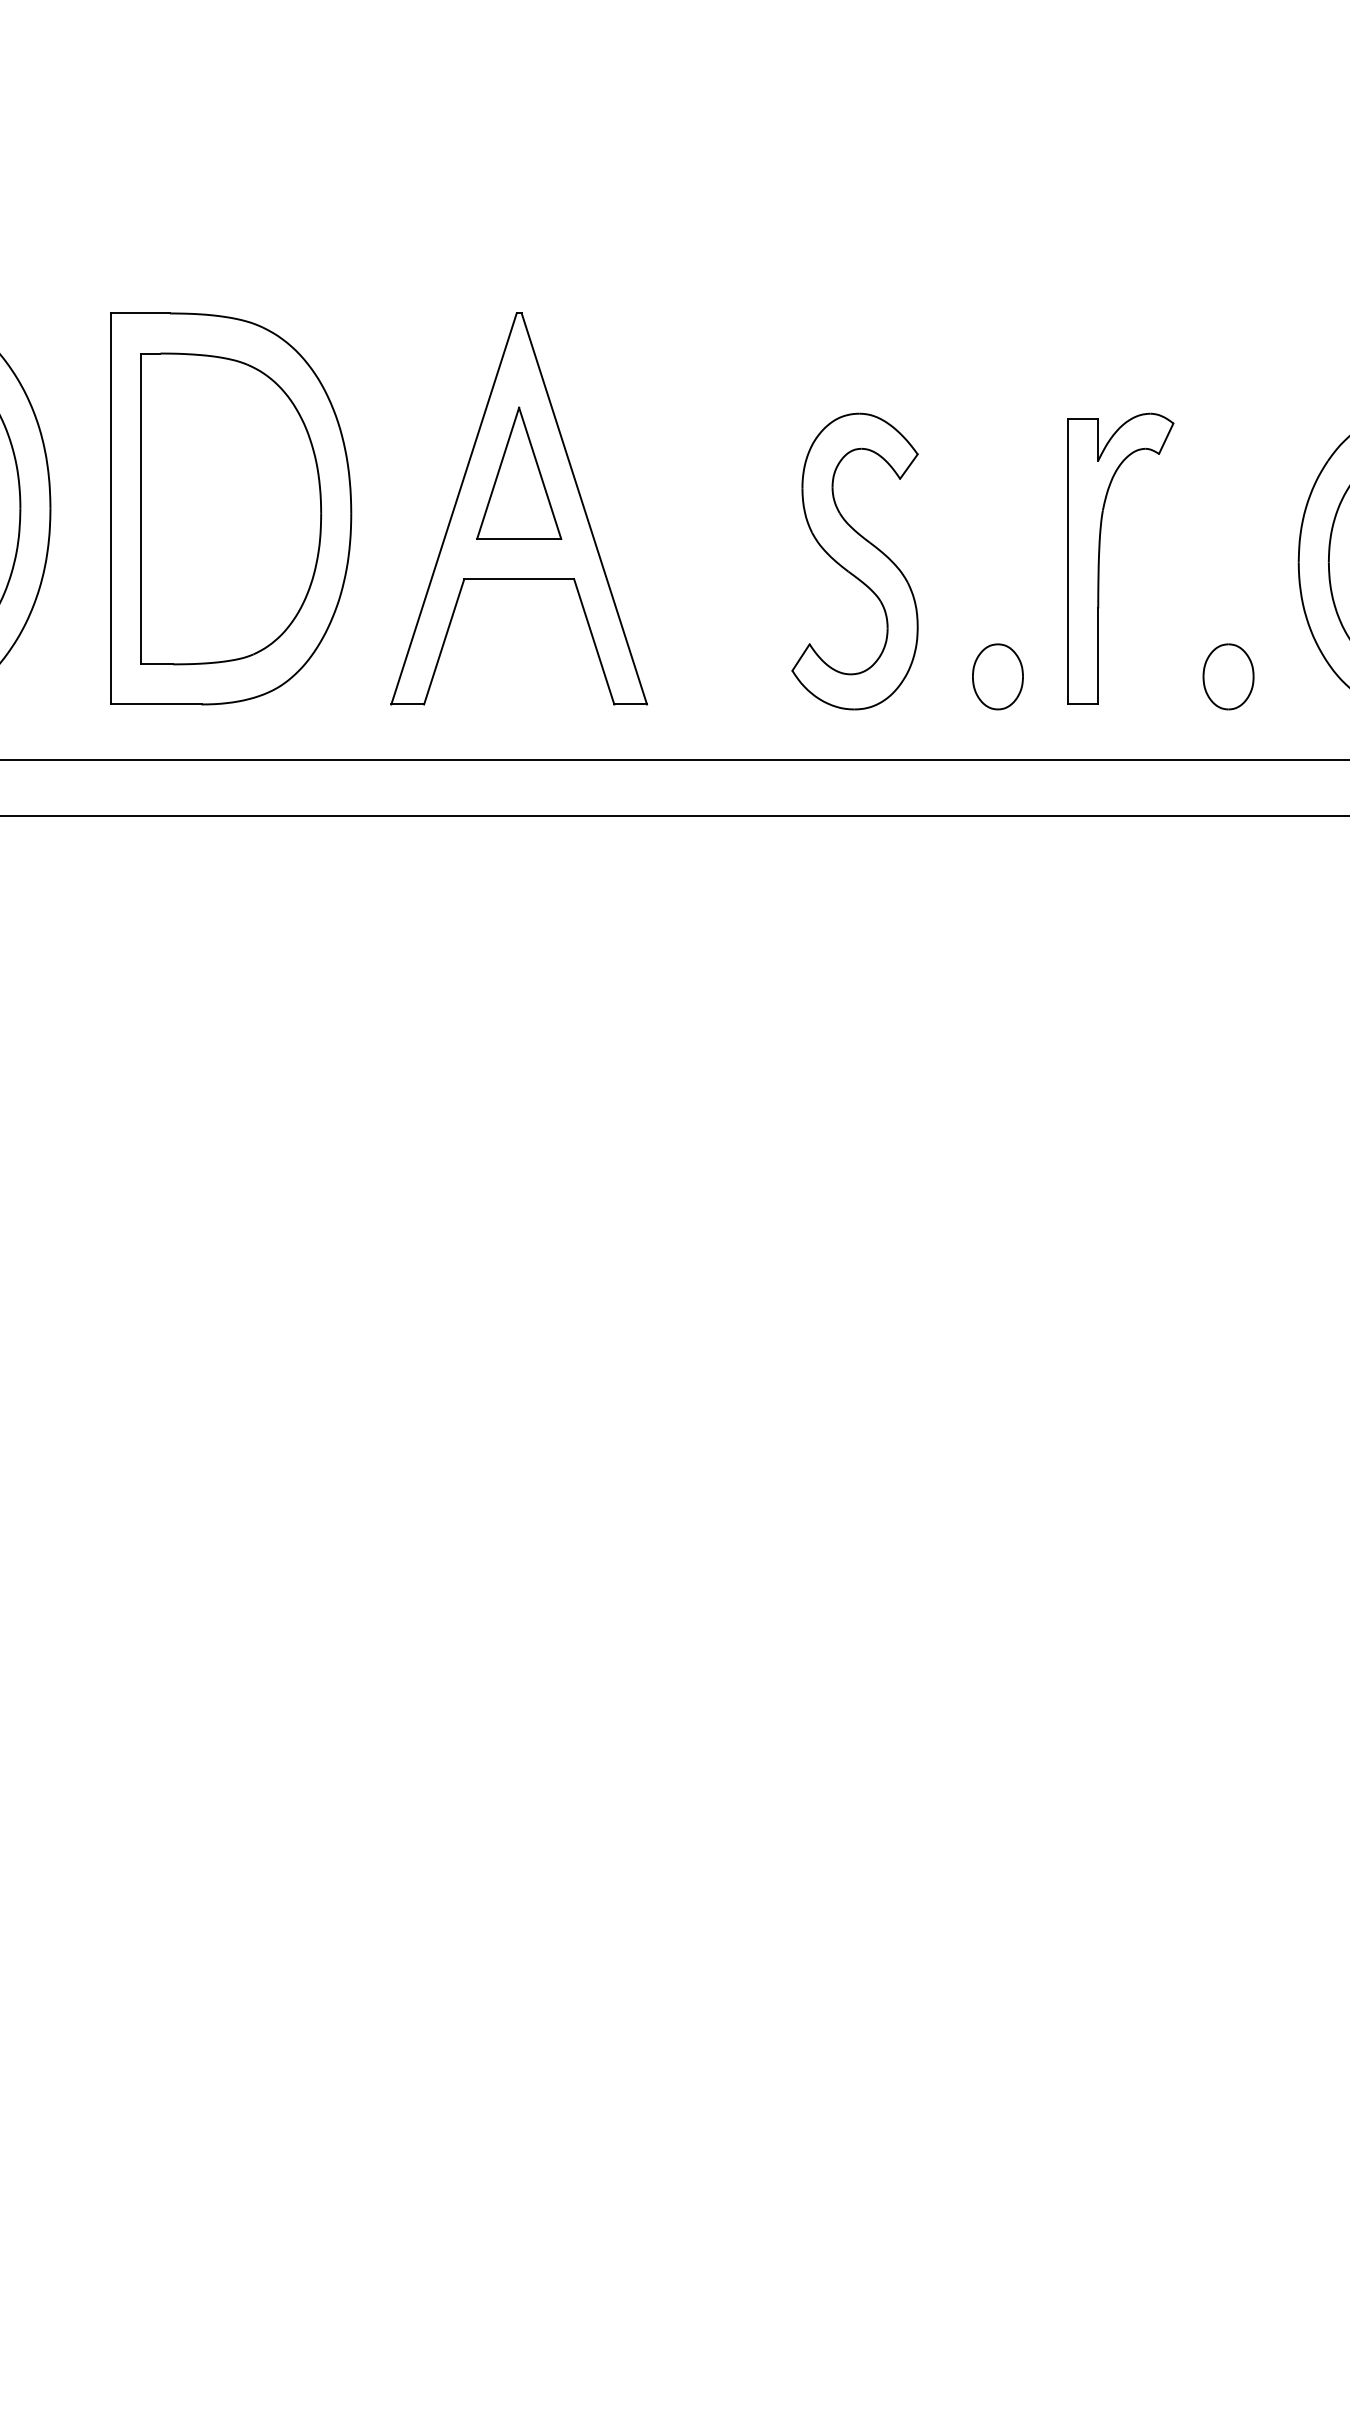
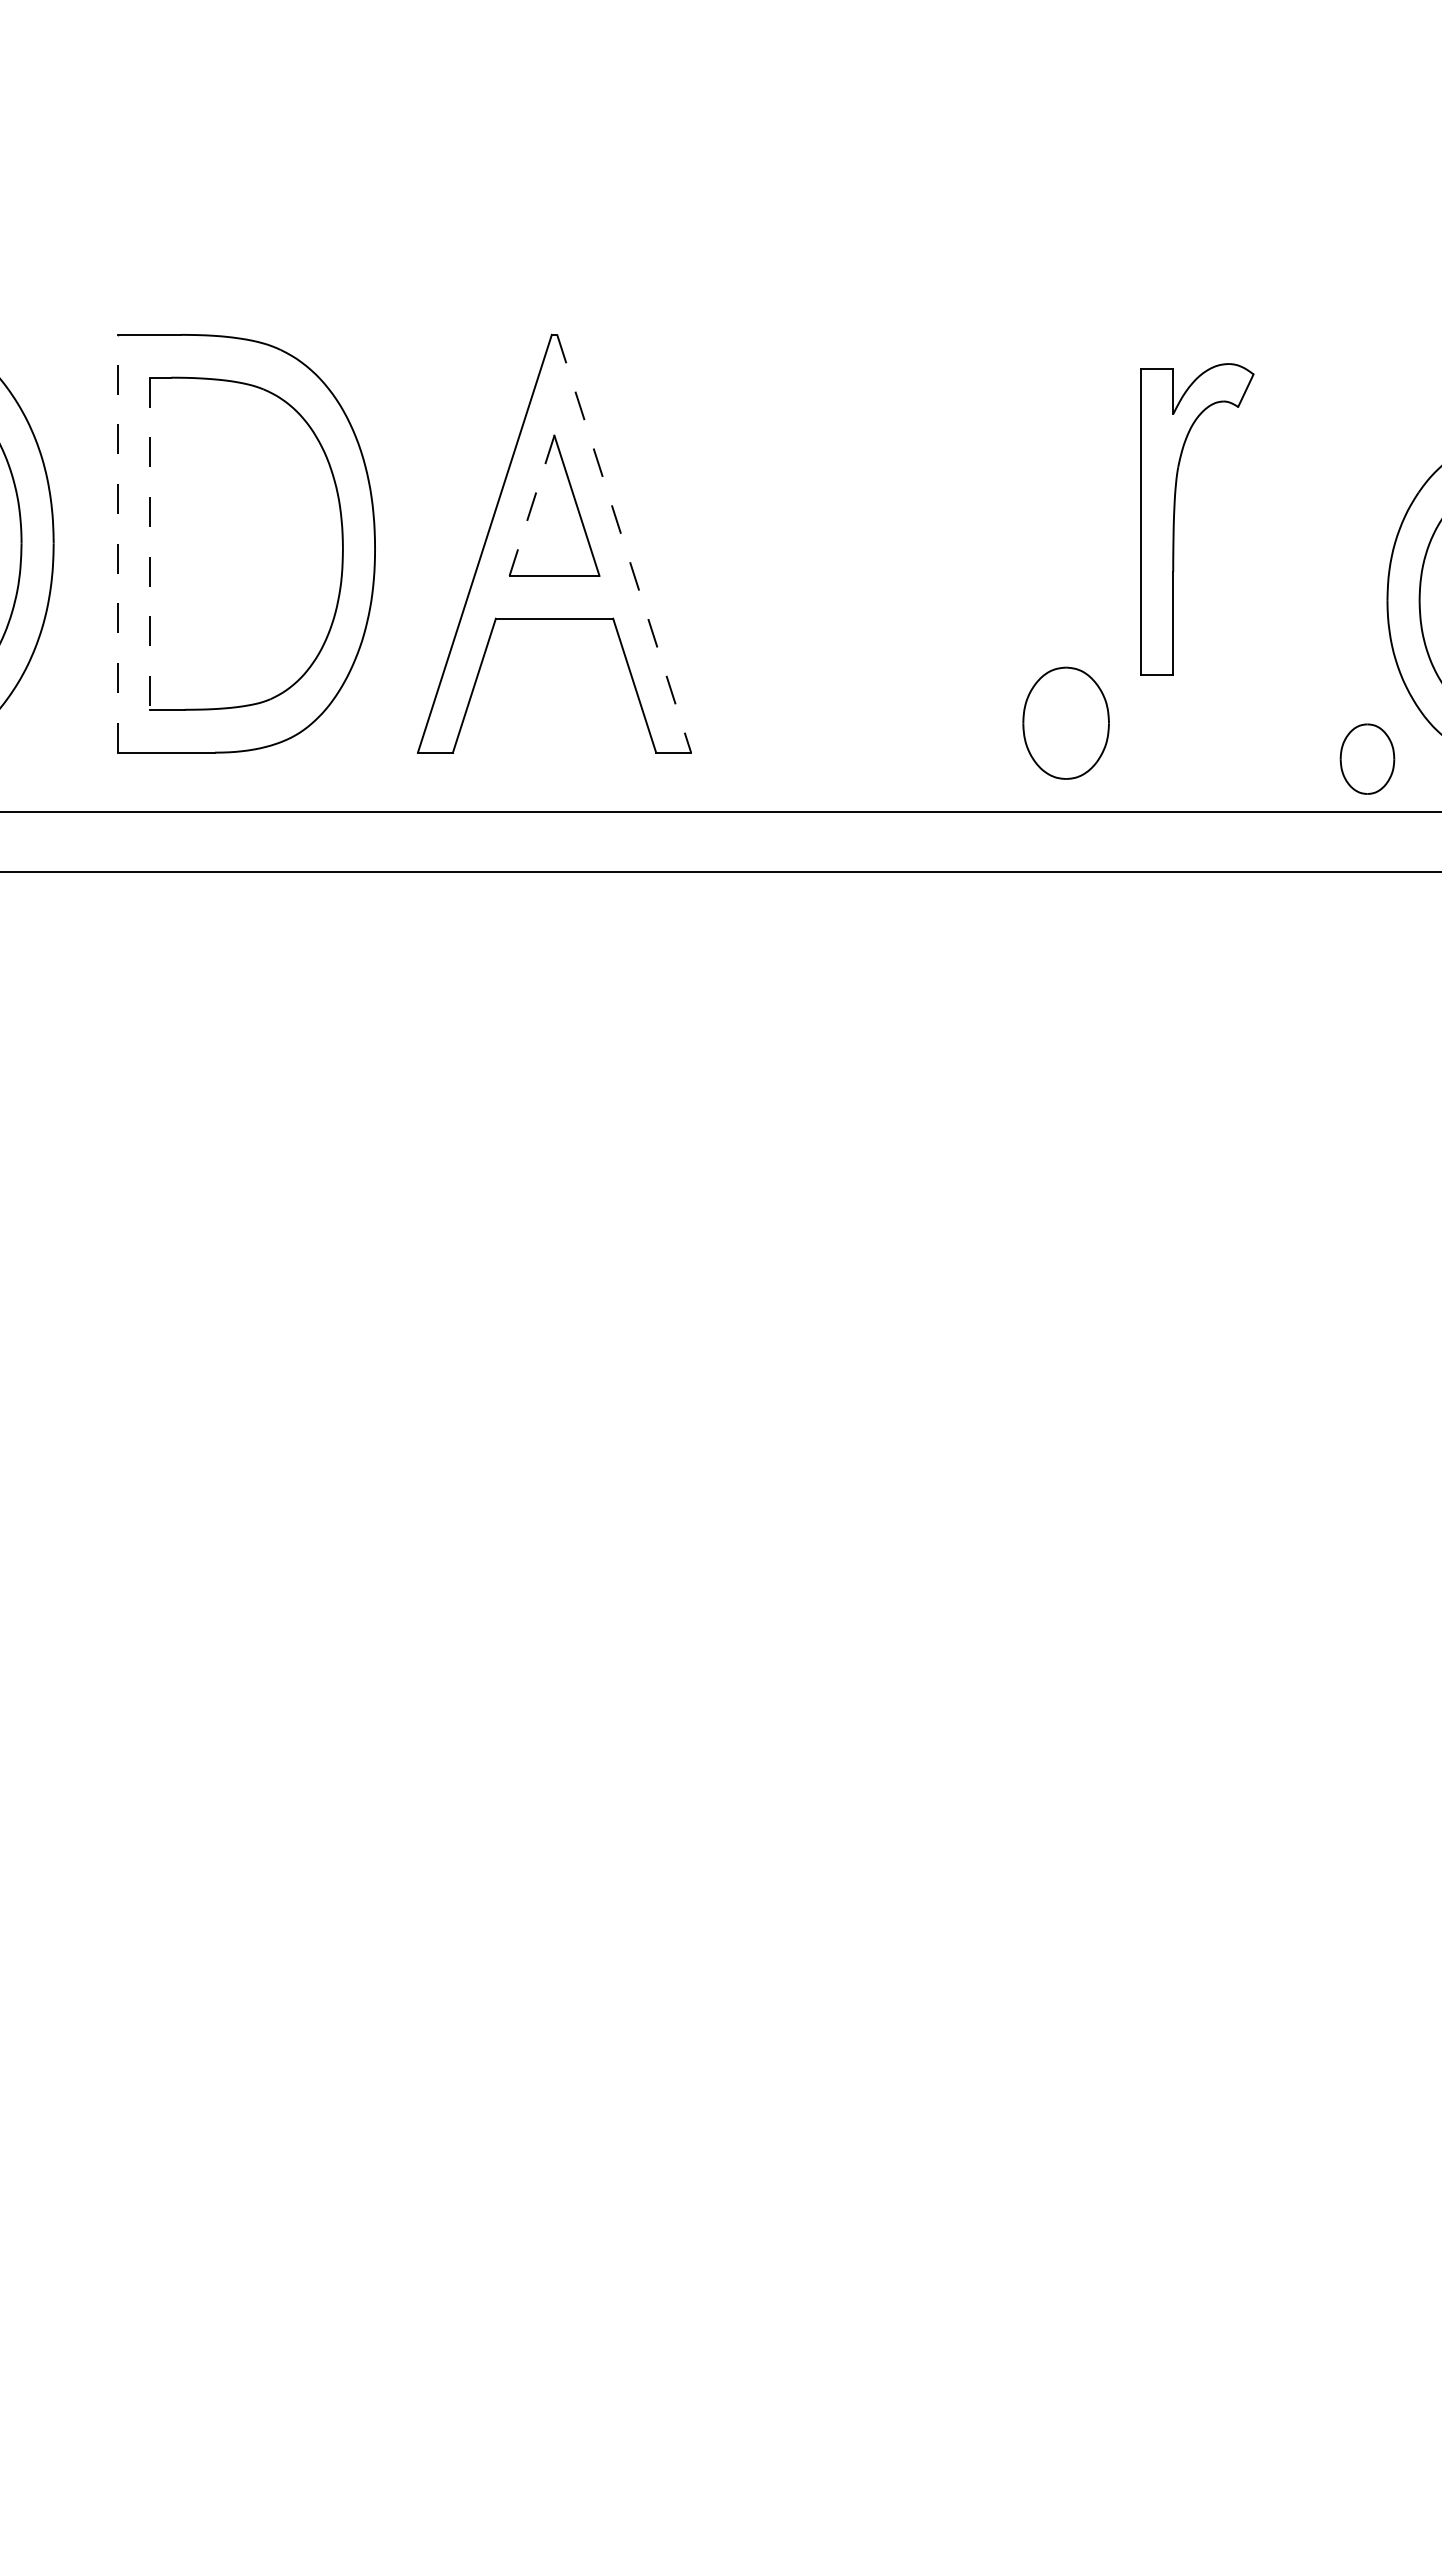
line: (498, 473) -> (532, 505), solid -> dashed
line: (110, 508) -> (117, 543), solid -> dashed
line: (141, 509) -> (150, 544), solid -> dashed
line: (584, 509) -> (624, 544), solid -> dashed
part: (1099, 559) -> (1174, 519), moved
part: (855, 561) -> (913, 599), removed
part: (997, 676) -> (1065, 722), size x1.6
part: (1228, 676) -> (1367, 758), moved

